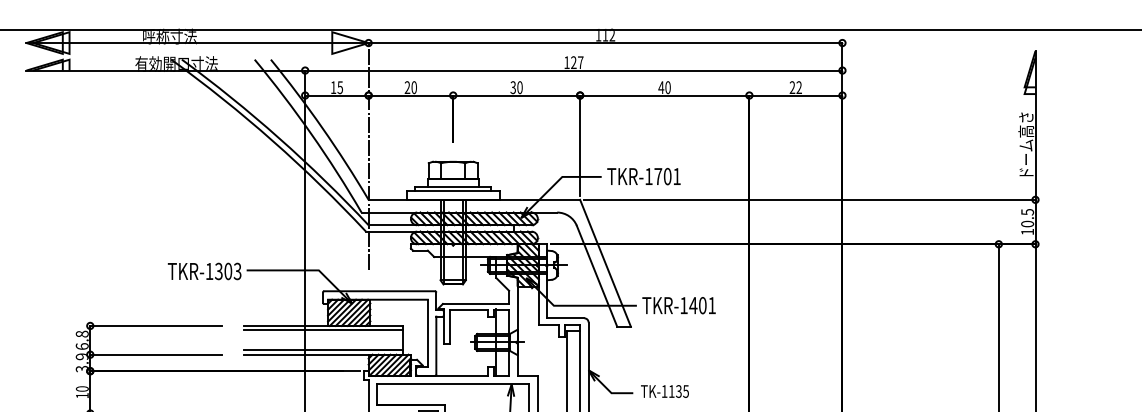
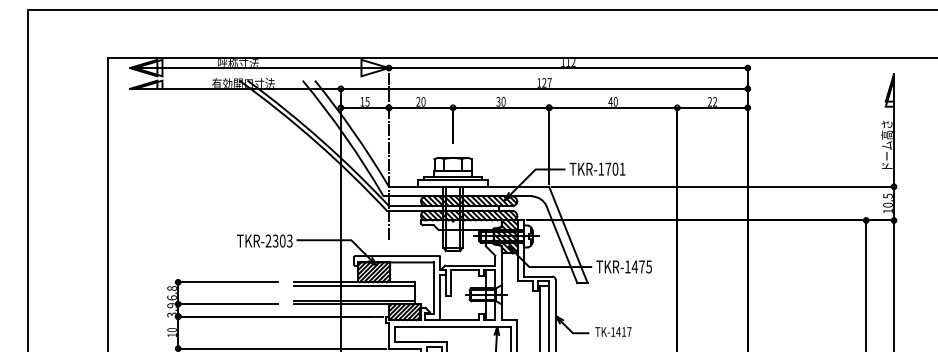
text: (209, 270) -> (268, 240), TKR-1303 -> TKR-2303
text: (707, 305) -> (645, 266), TKR-1401 -> TKR-1475
text: (678, 390) -> (623, 331), TK-1135 -> TK-1417

